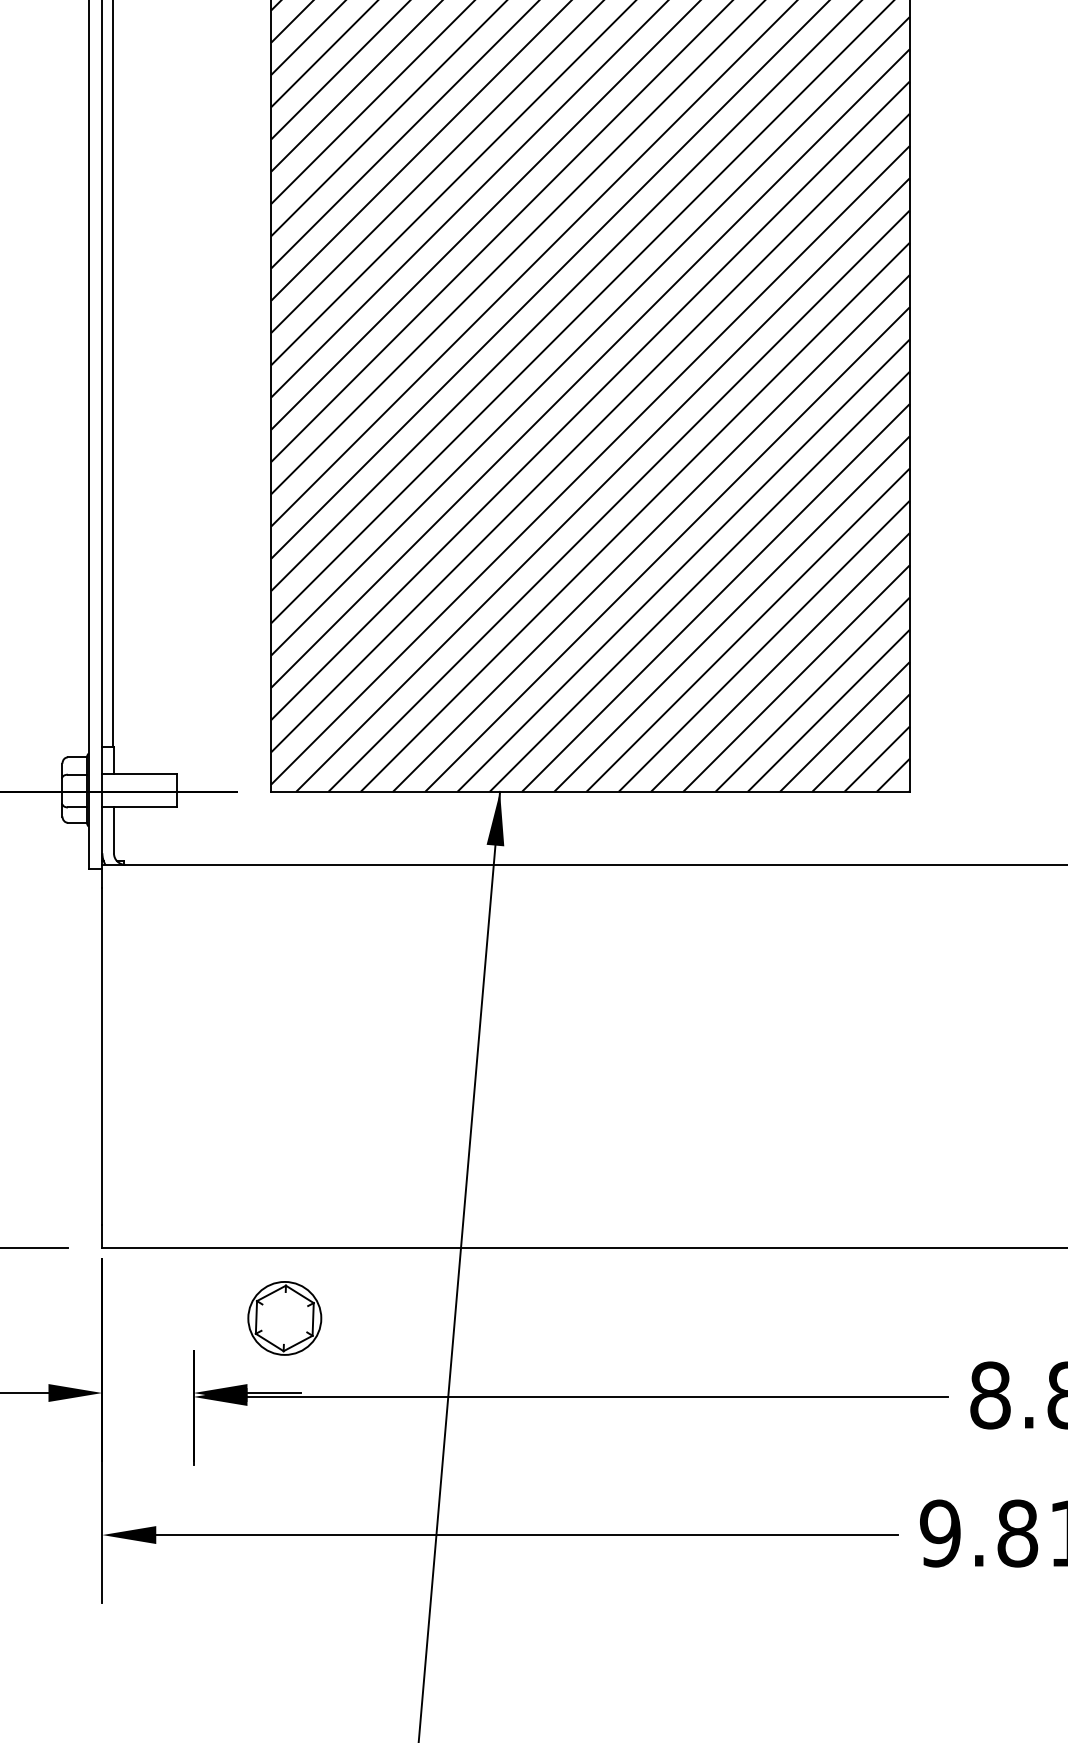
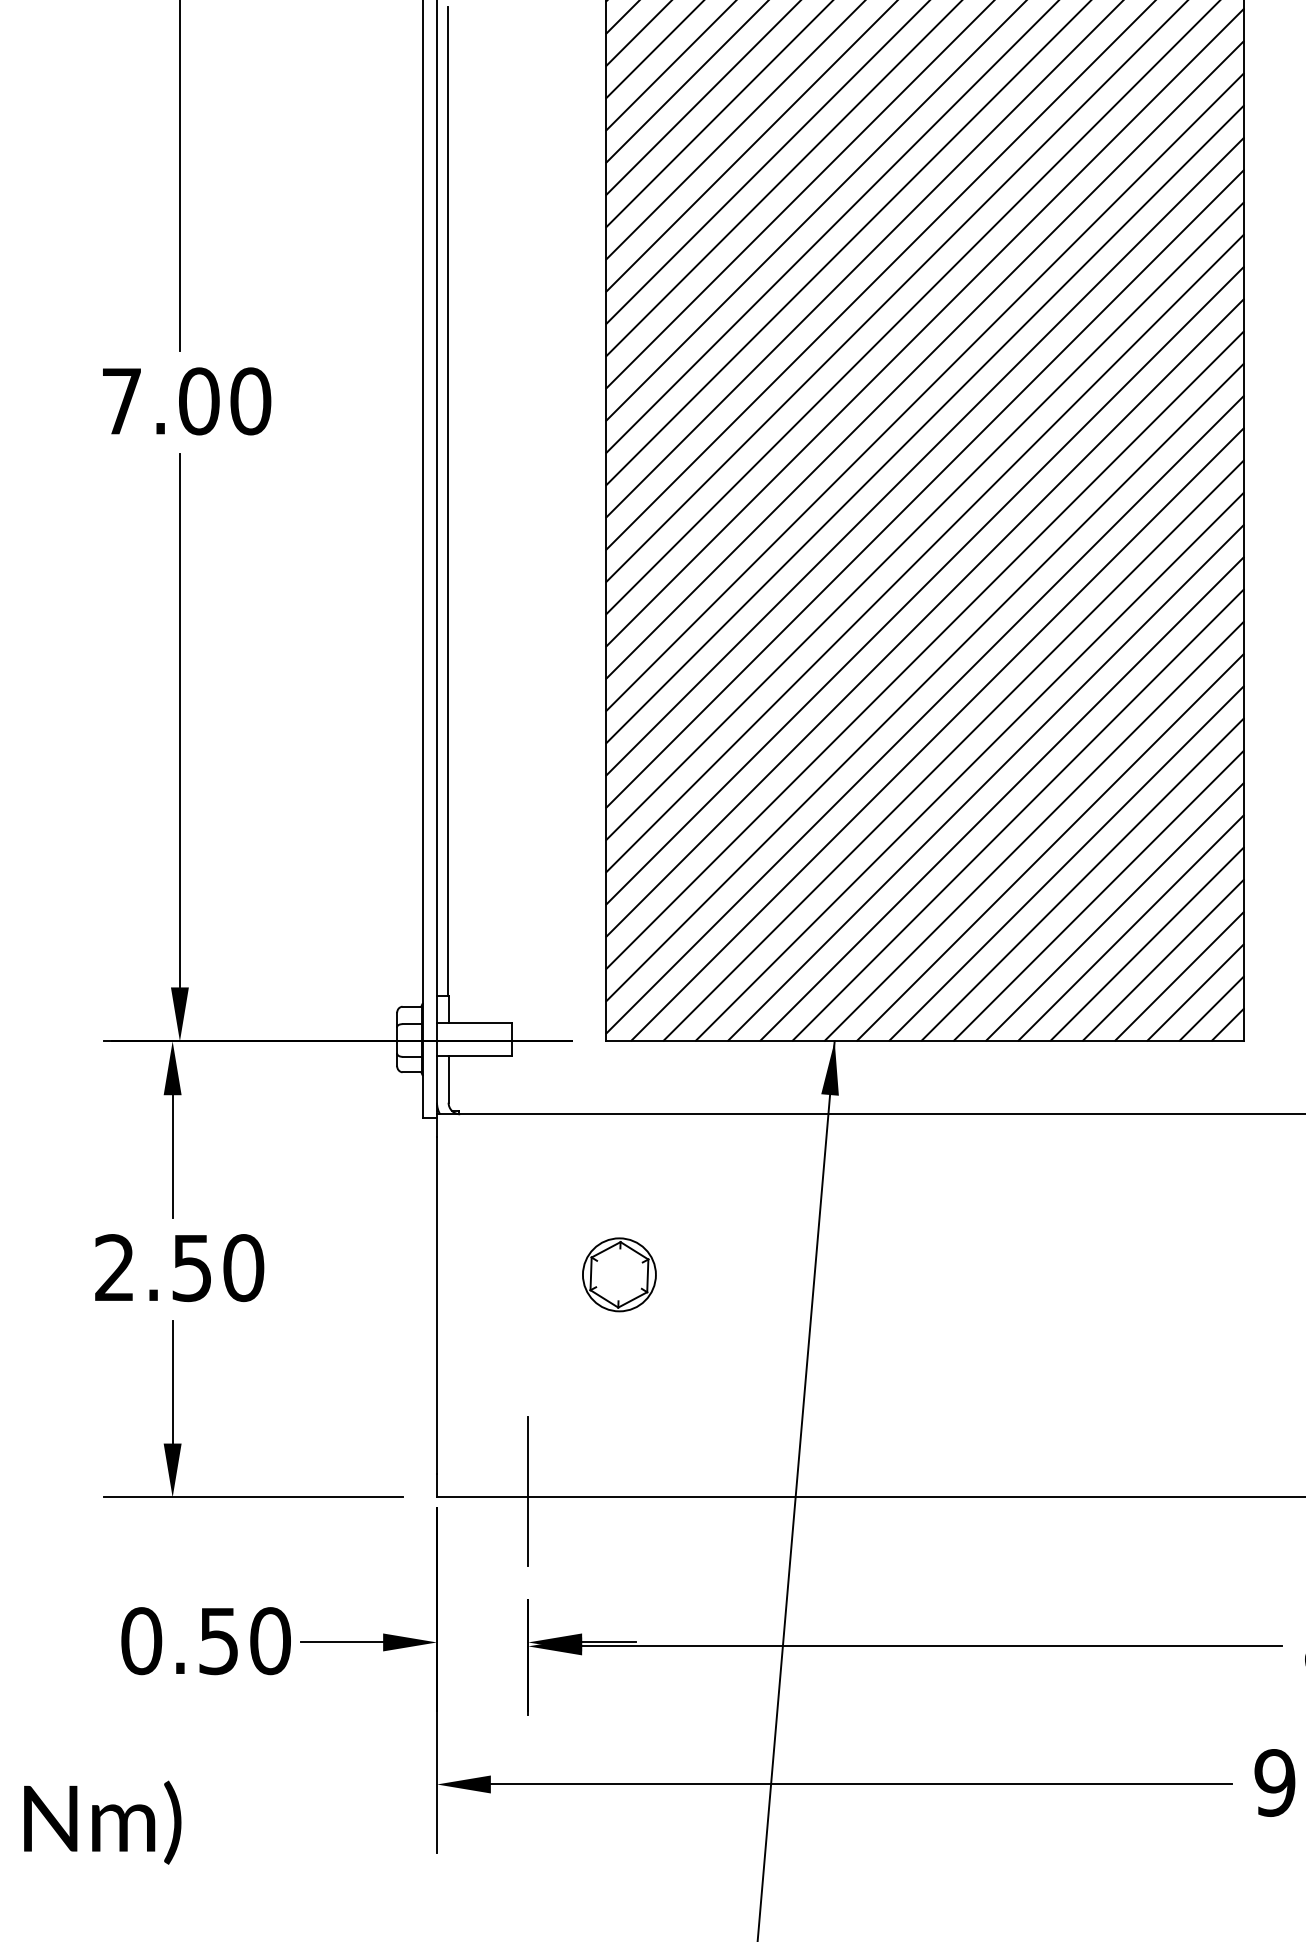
line: (193, 1242) -> (528, 1491), added
part: (284, 1318) -> (619, 1274), moved

